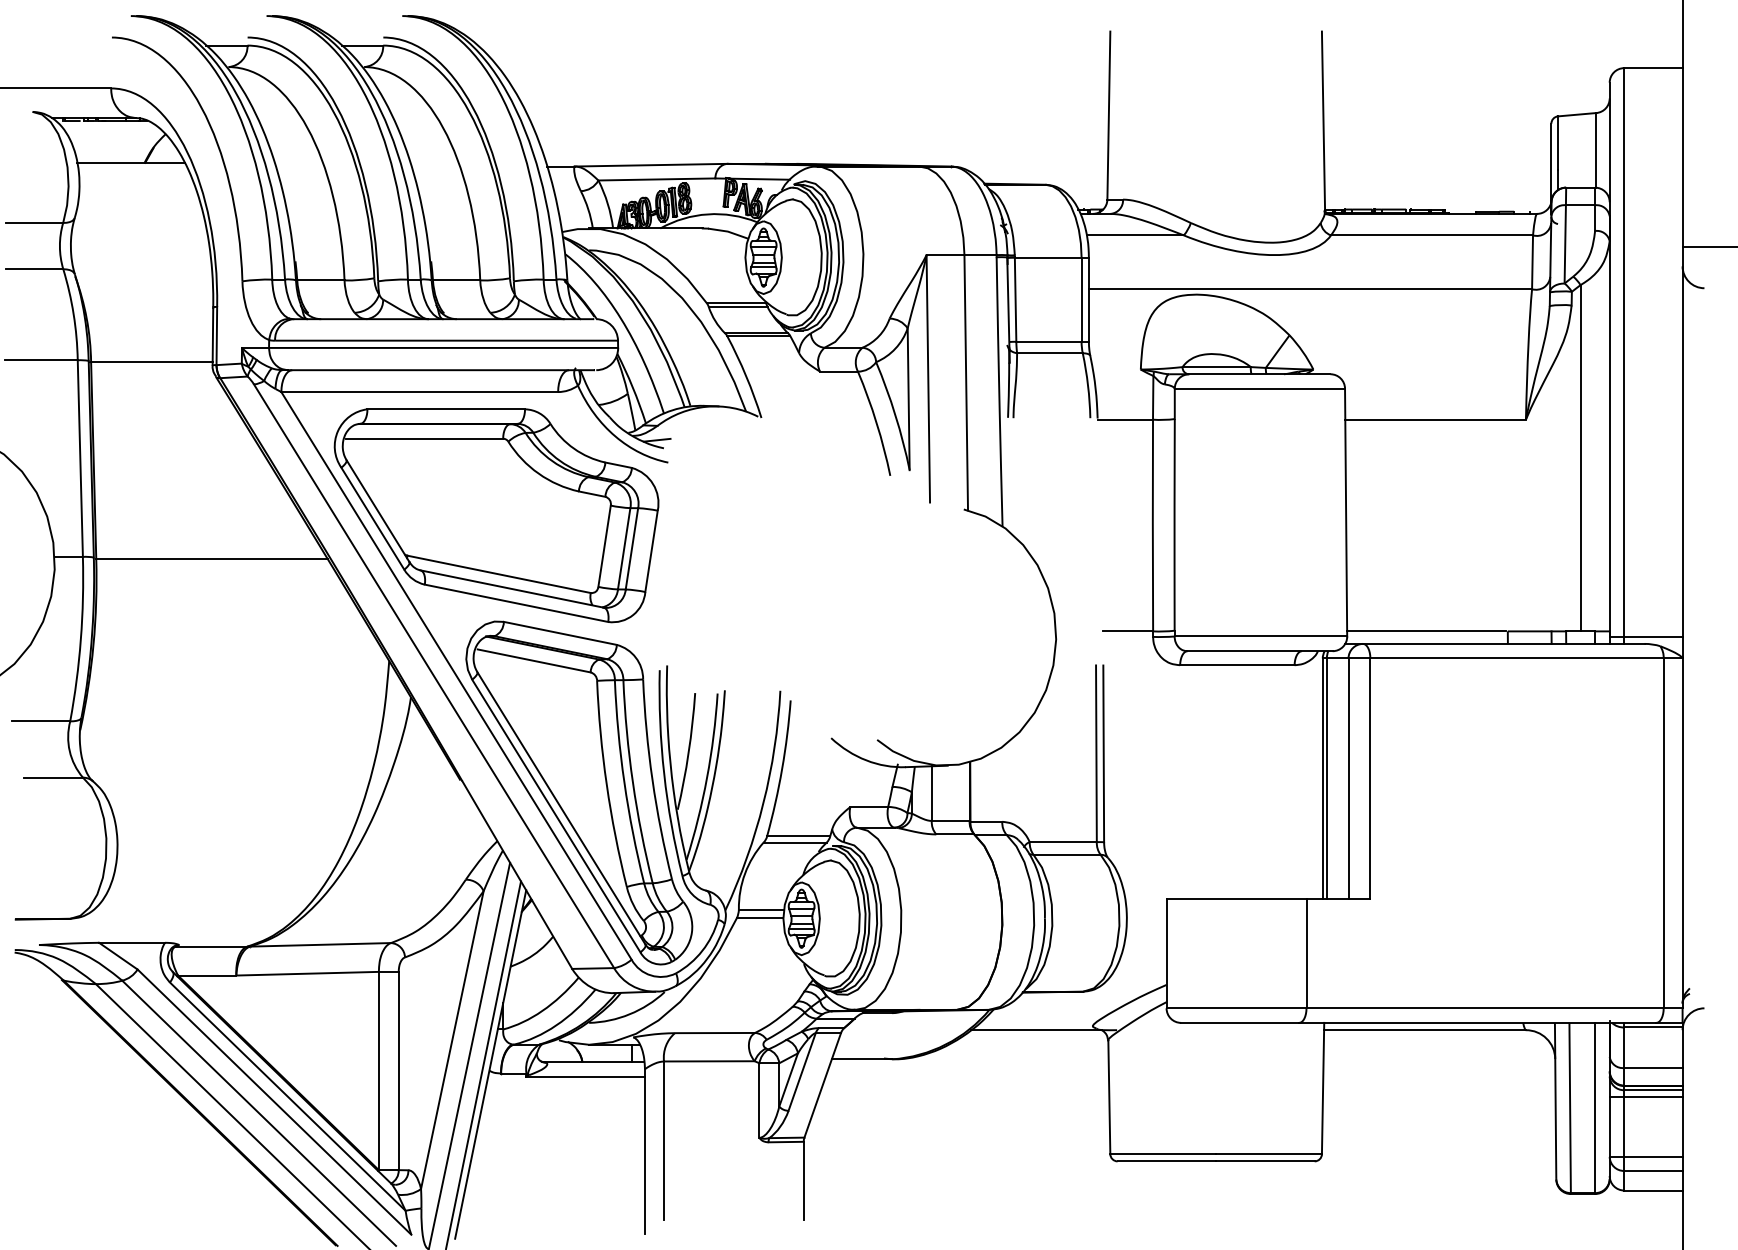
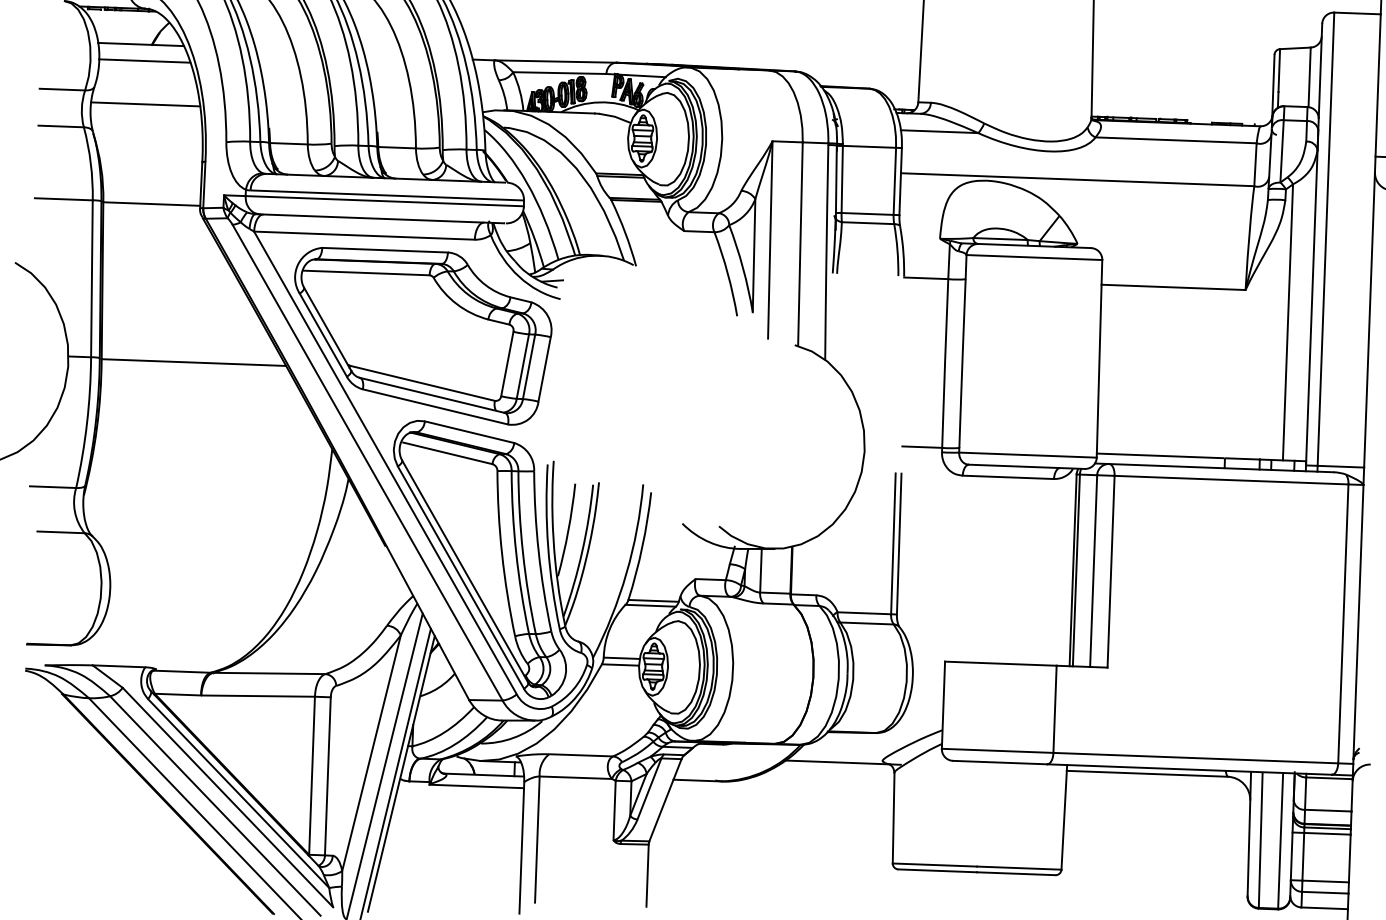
line: (136, 183) -> (144, 61), added
line: (139, 237) -> (145, 104), added

